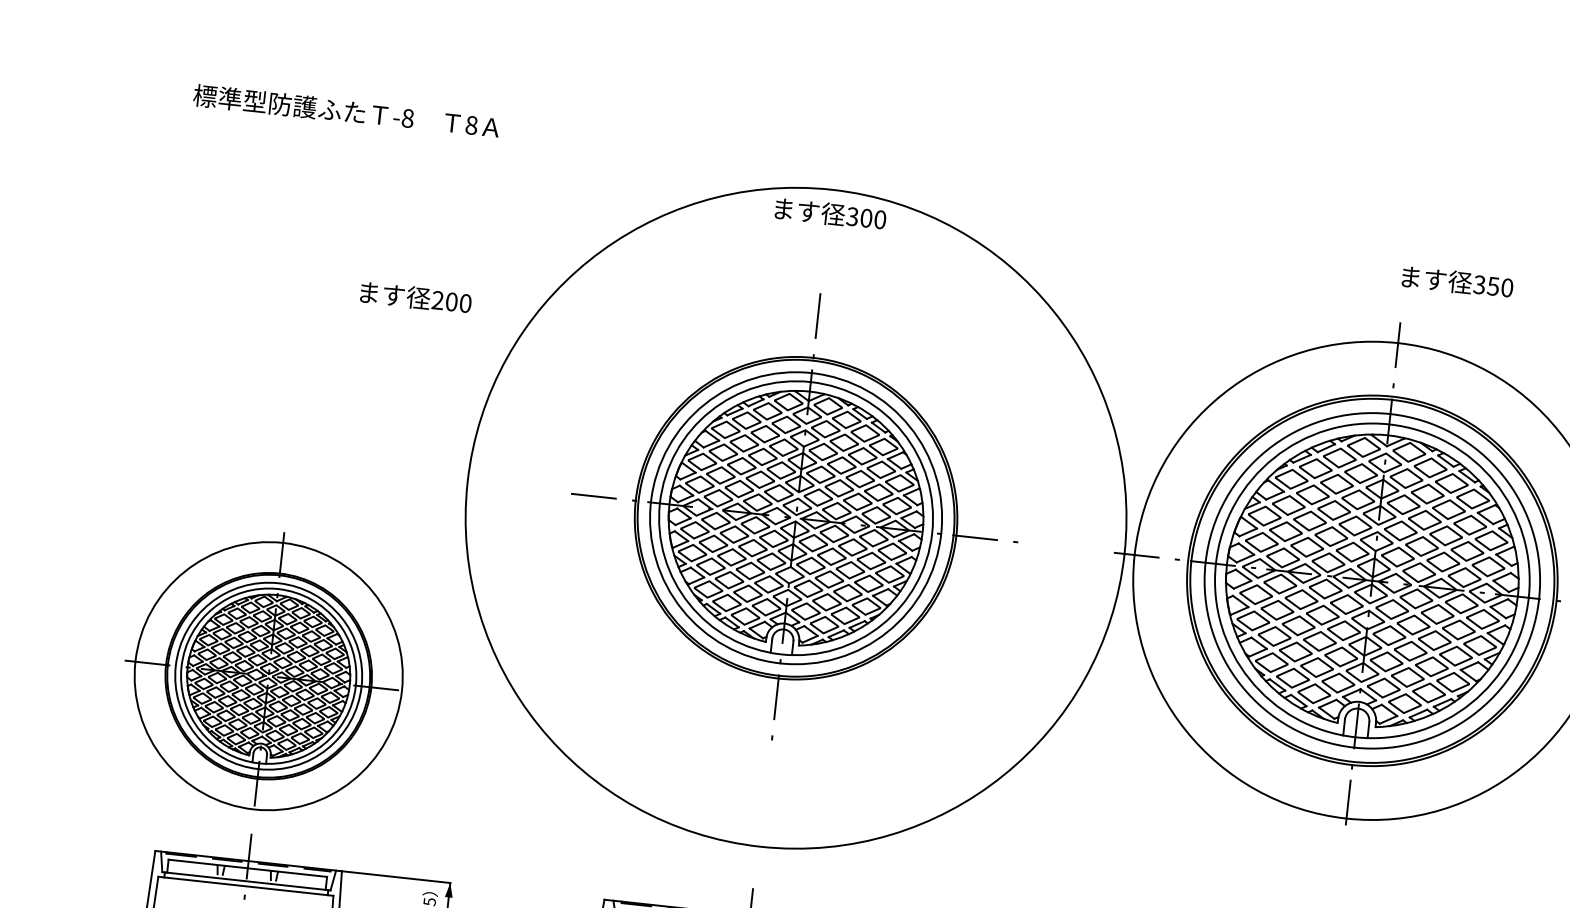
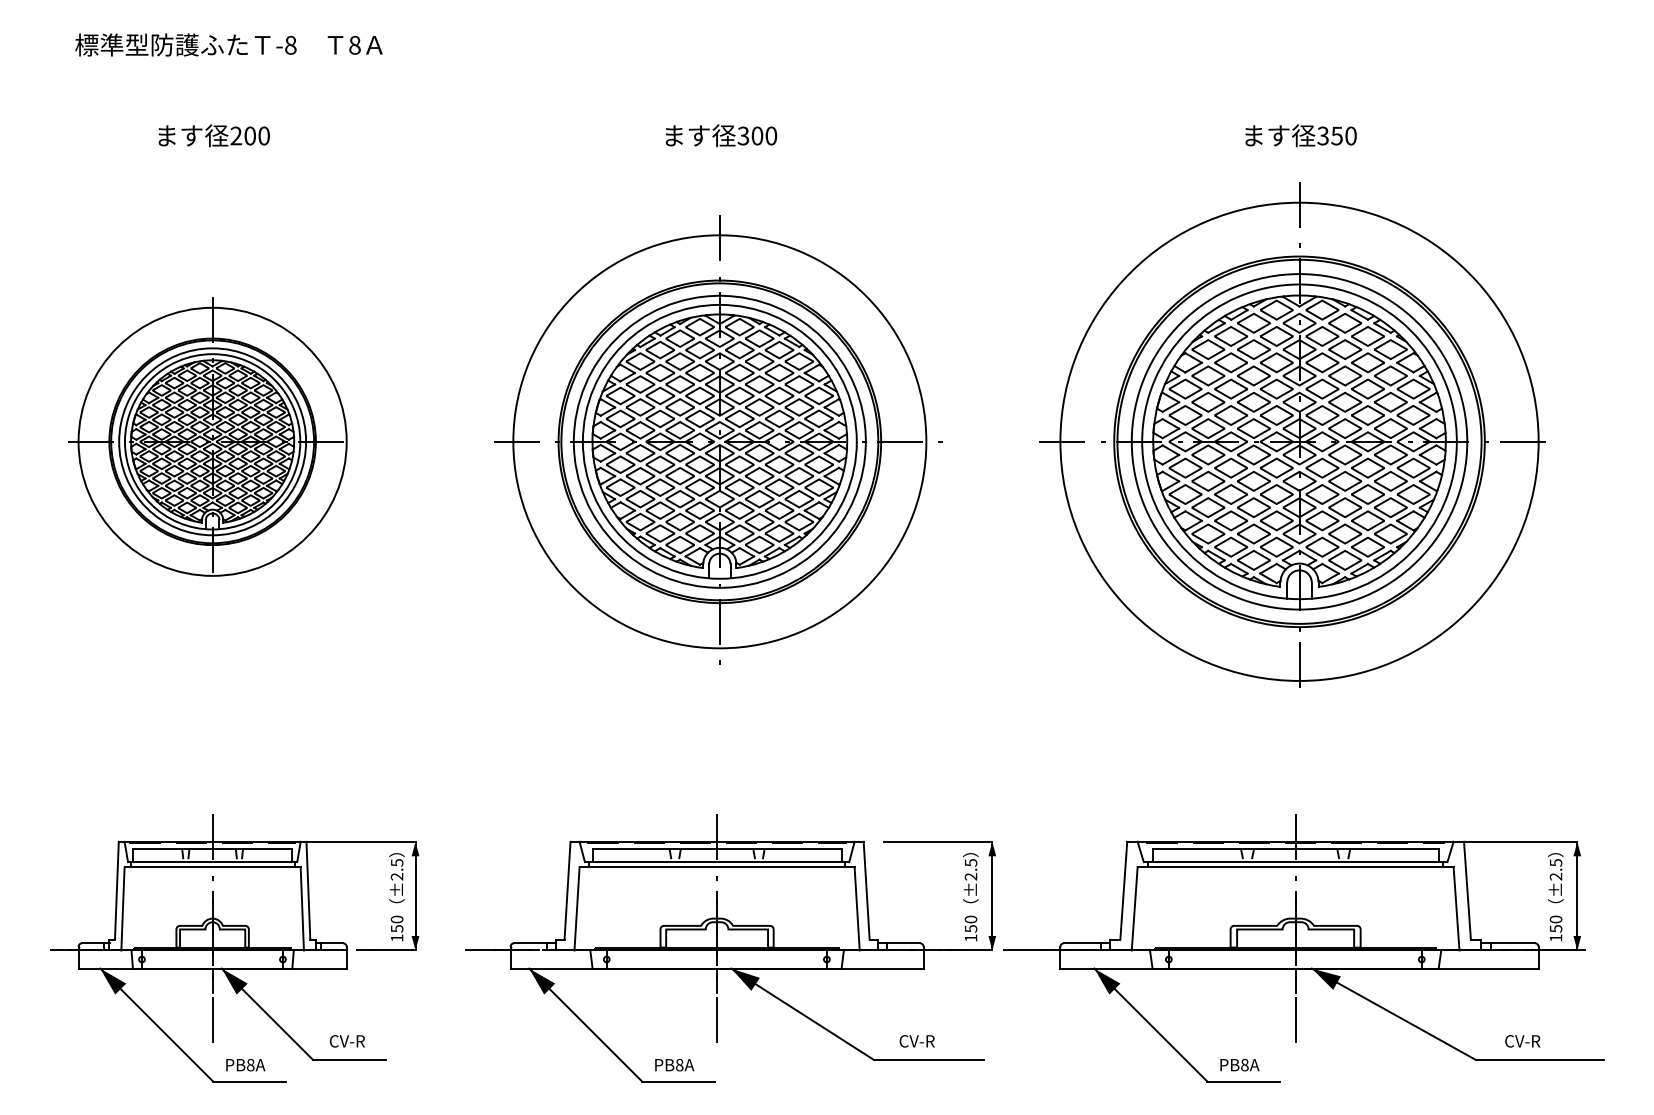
text: (346, 110) -> (228, 44), moved
text: (1457, 281) -> (1300, 135), moved
text: (415, 297) -> (213, 135), moved
circle: (795, 517) -> (719, 441), size x0.62
part: (264, 670) -> (207, 436), moved

